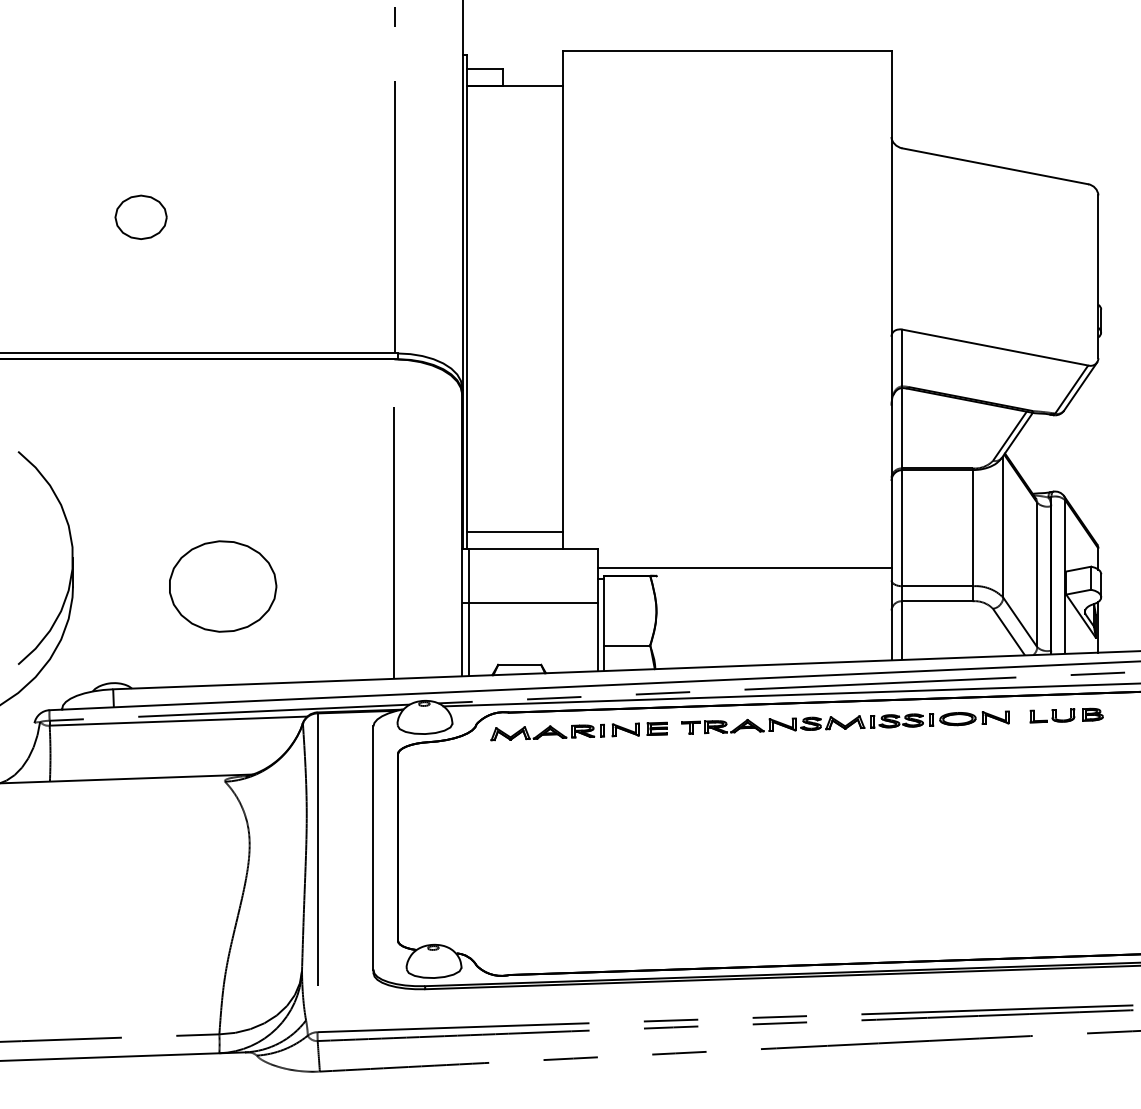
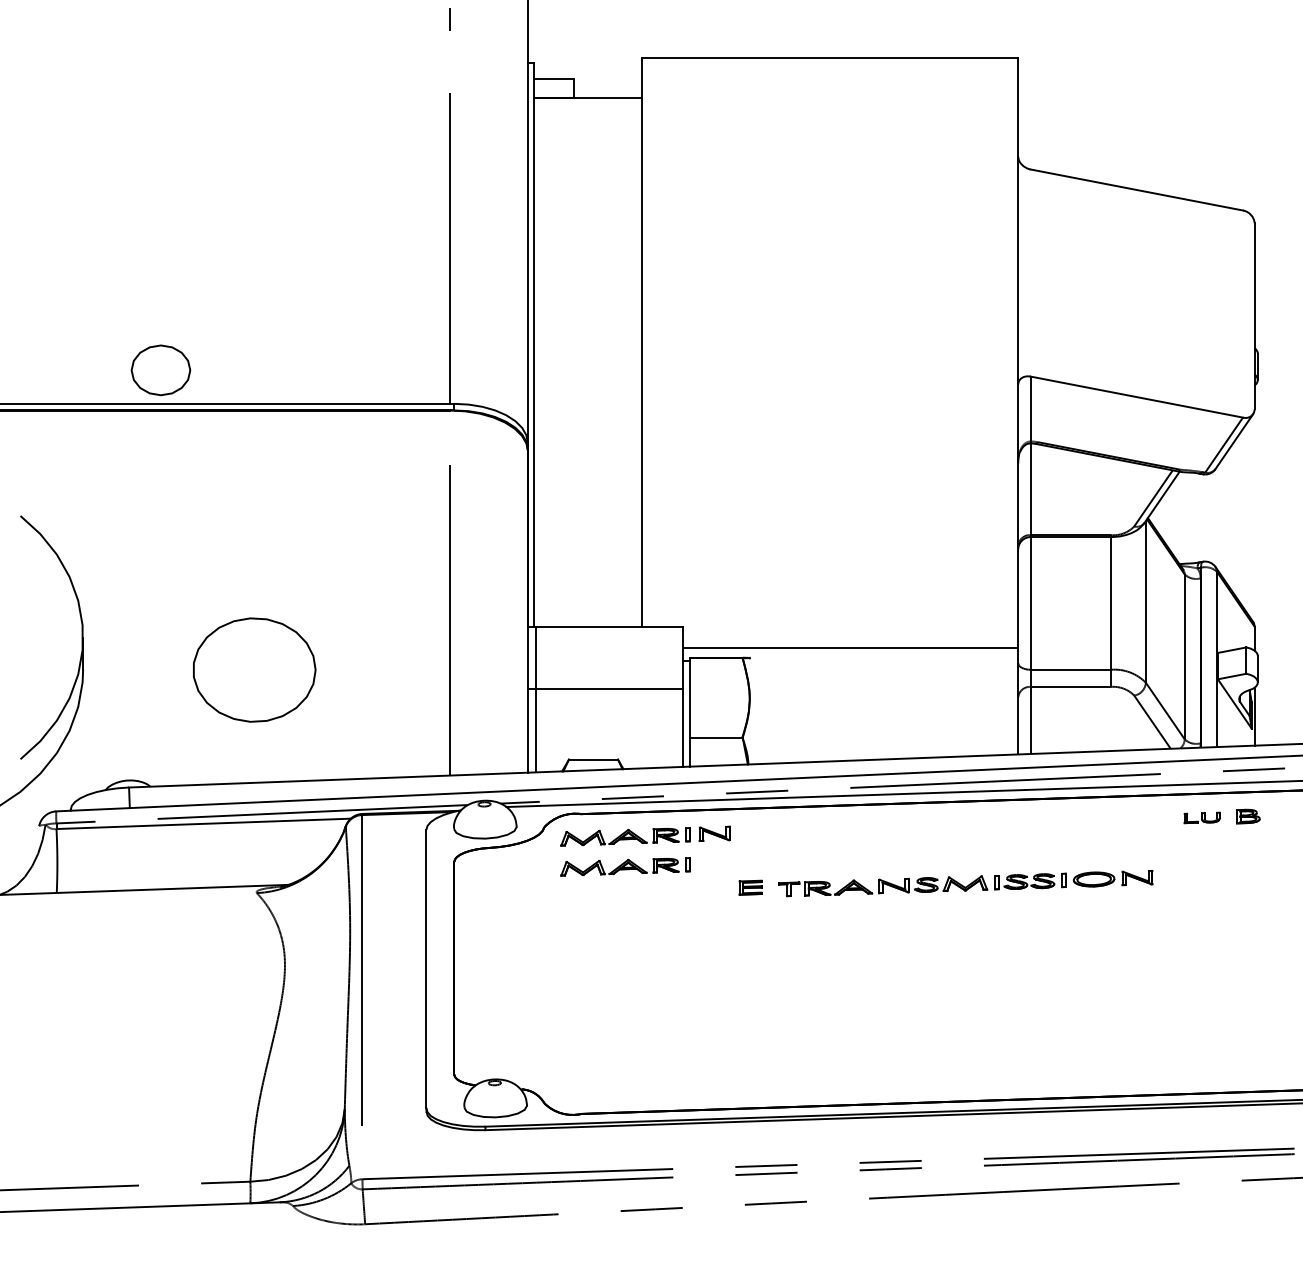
part: (140, 217) -> (160, 370), moved
line: (514, 532) -> (587, 608), removed
part: (1051, 715) -> (1201, 817), size x0.7
part: (845, 722) -> (965, 883), moved
part: (657, 728) -> (750, 887), moved
part: (547, 758) -> (625, 866), added

